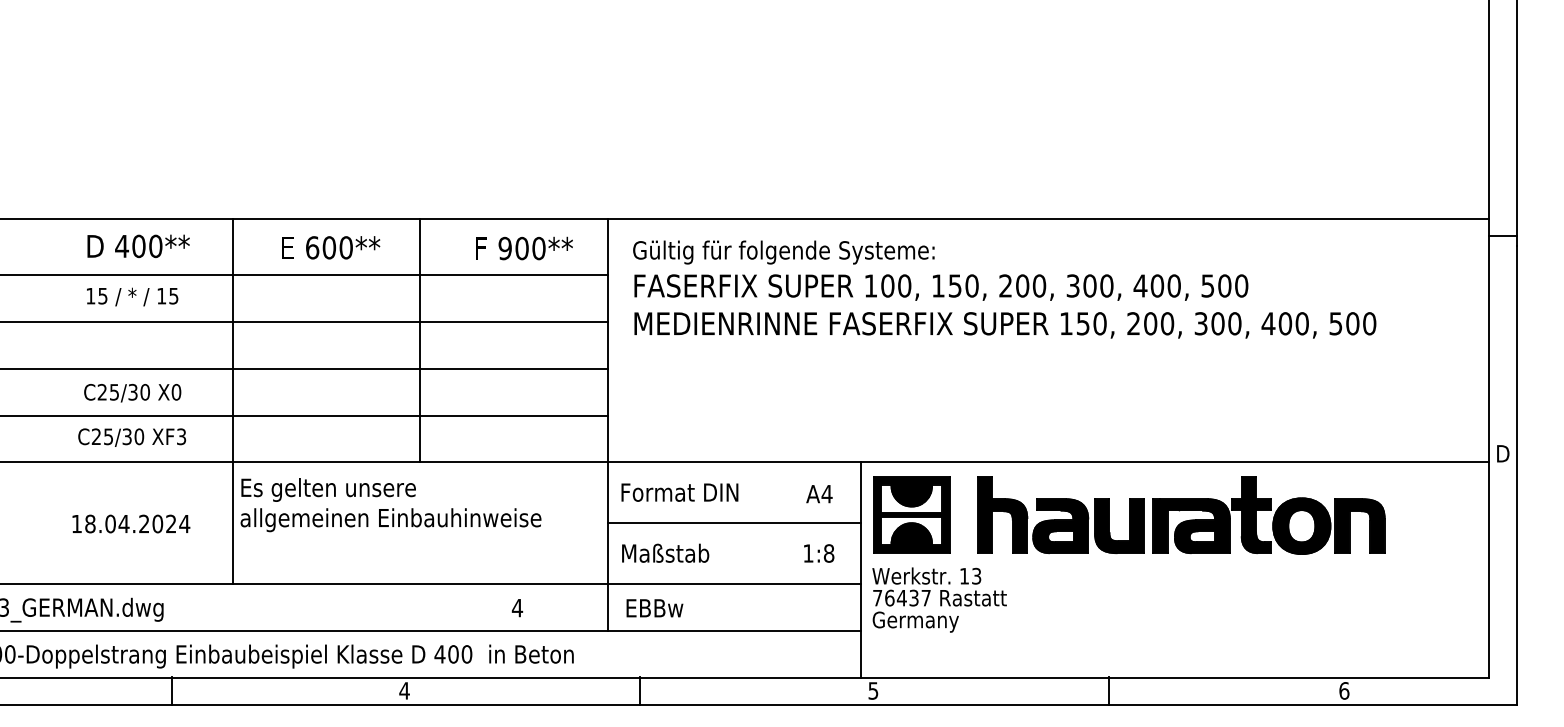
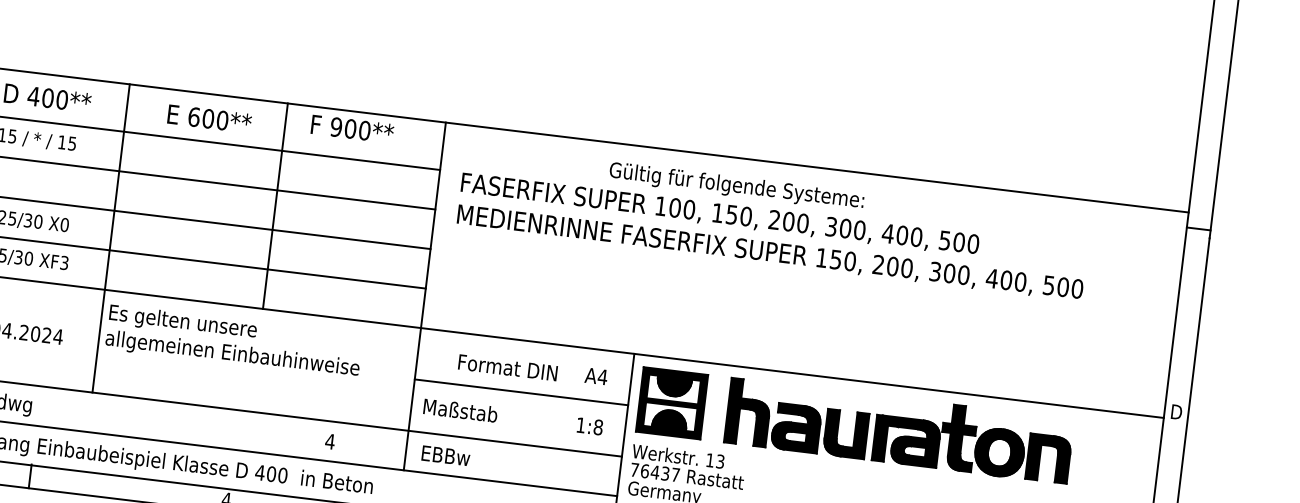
text: (524, 248) -> (352, 129), moved
text: (783, 252) -> (736, 186), moved
text: (679, 492) -> (507, 367), moved

